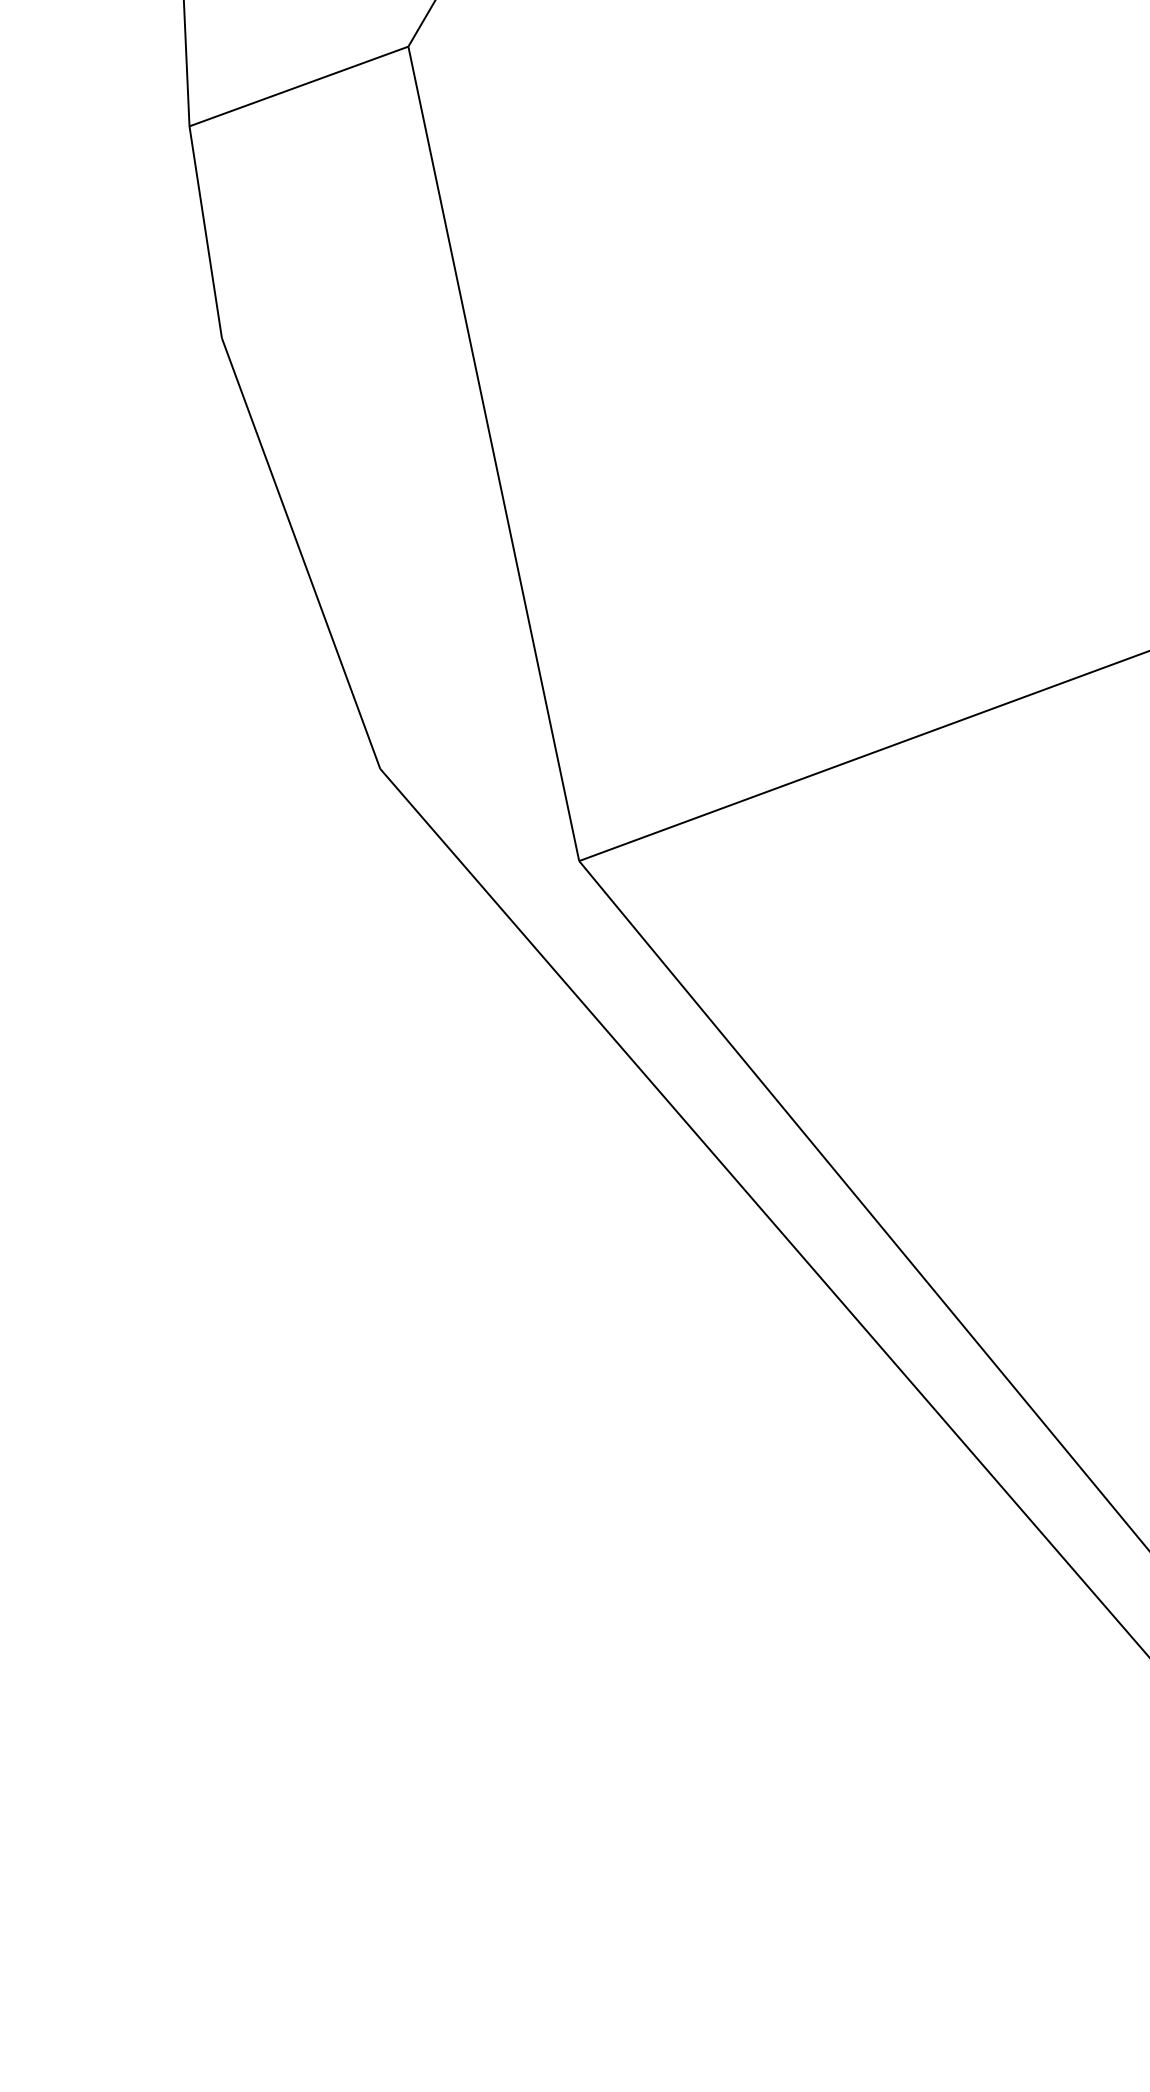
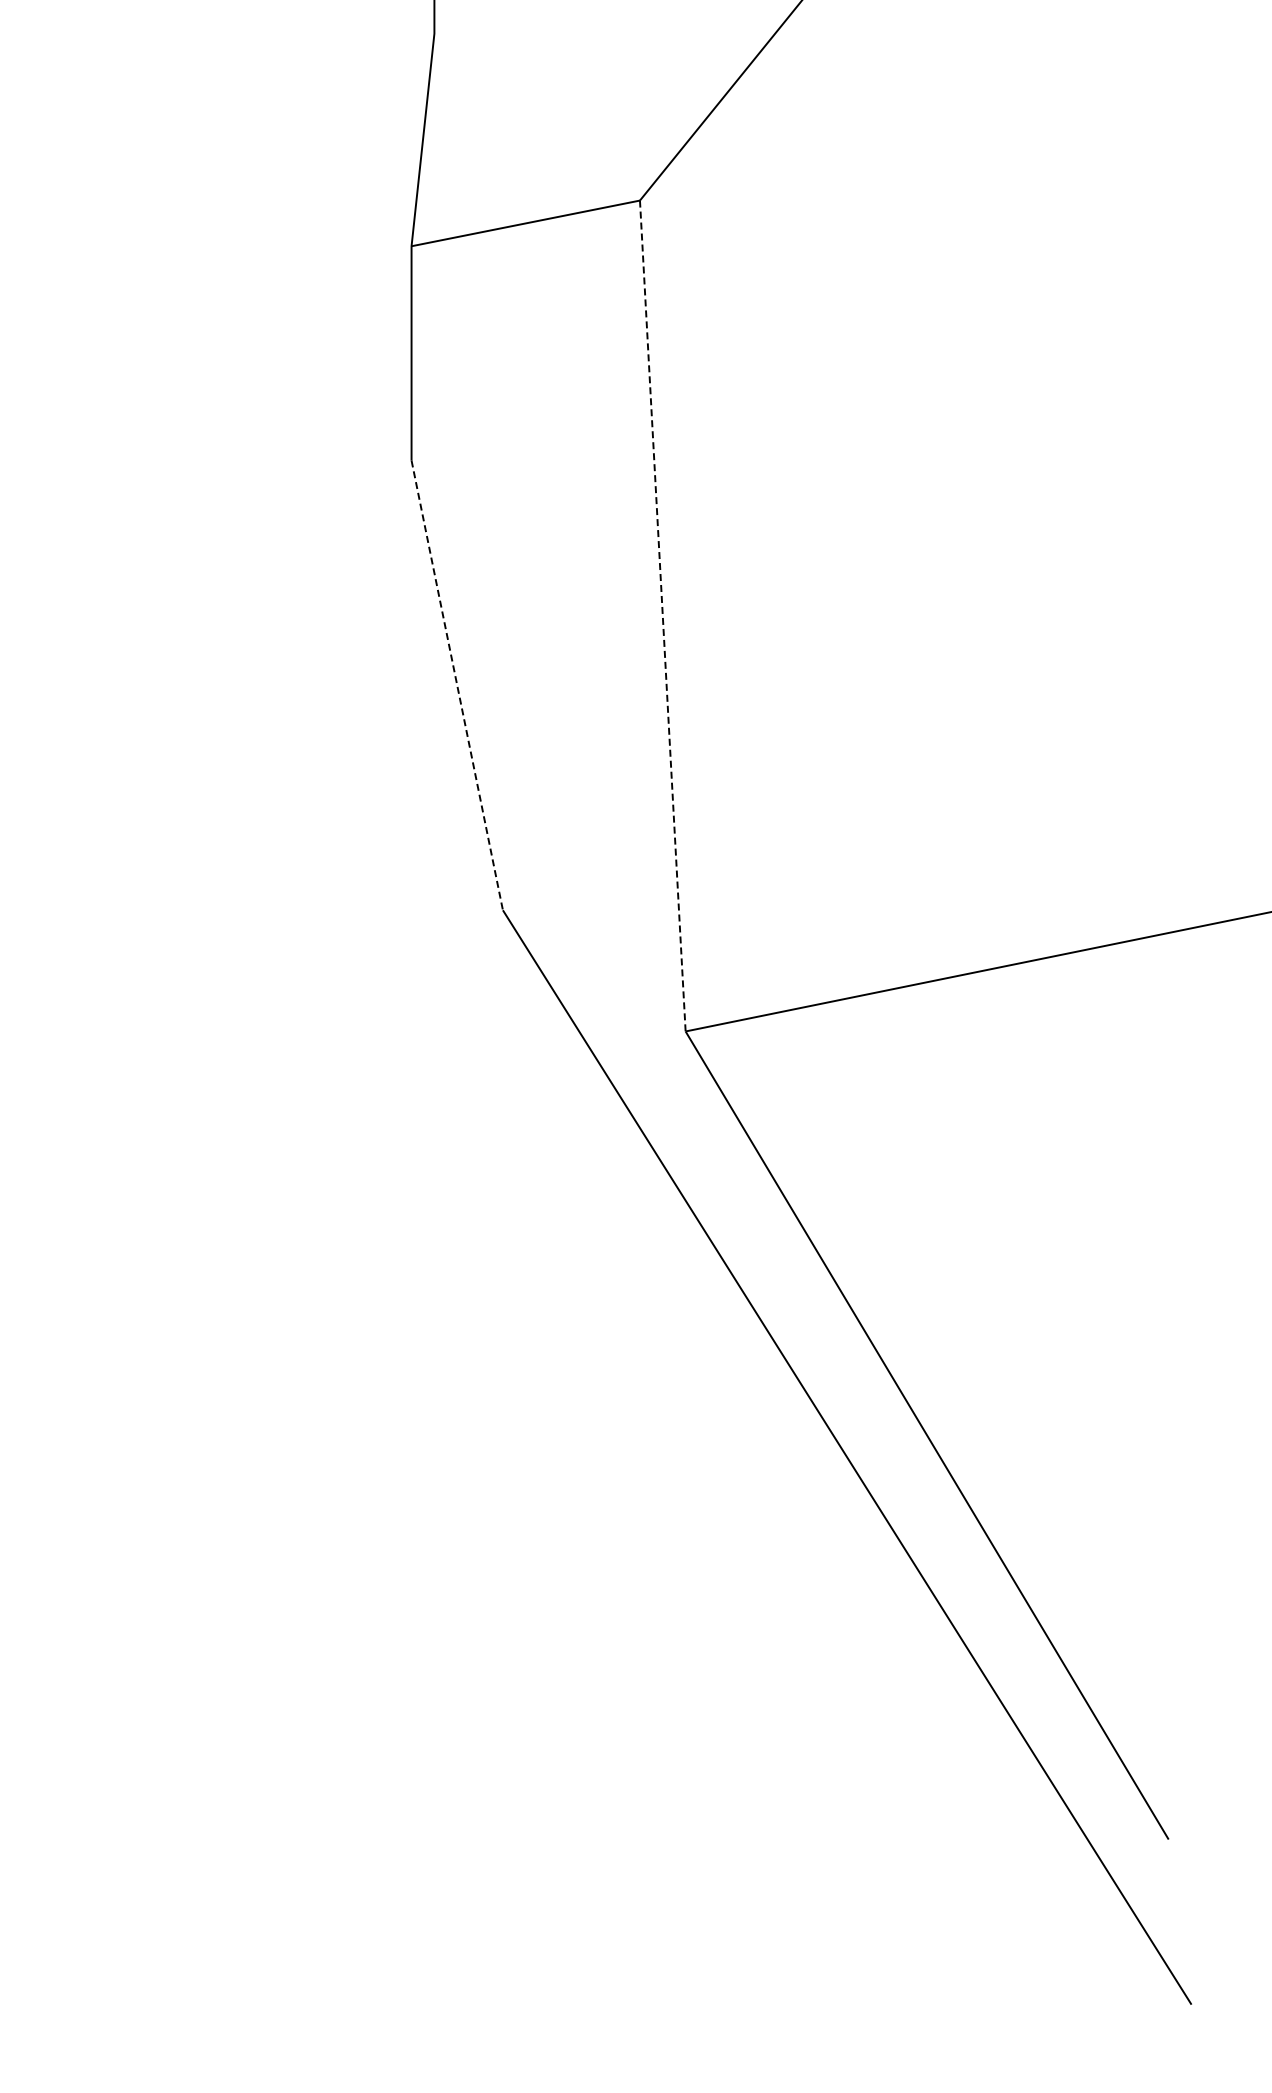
line: (493, 454) -> (662, 616), solid -> dashed
line: (301, 553) -> (457, 685), solid -> dashed

